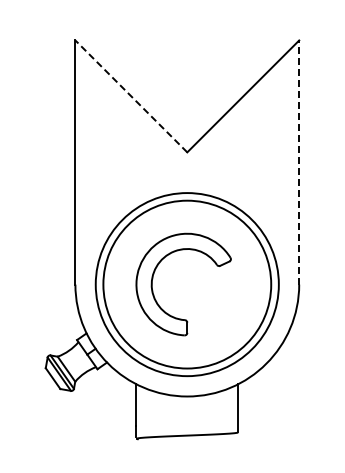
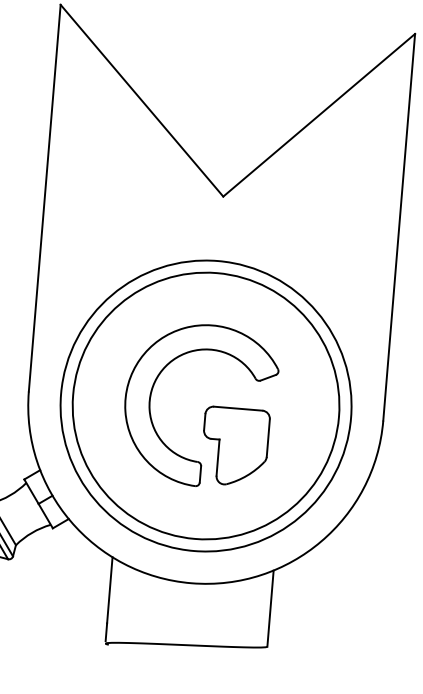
line: (131, 96) -> (142, 100), dashed -> solid
line: (299, 162) -> (399, 227), dashed -> solid
part: (207, 308) -> (234, 446), added

